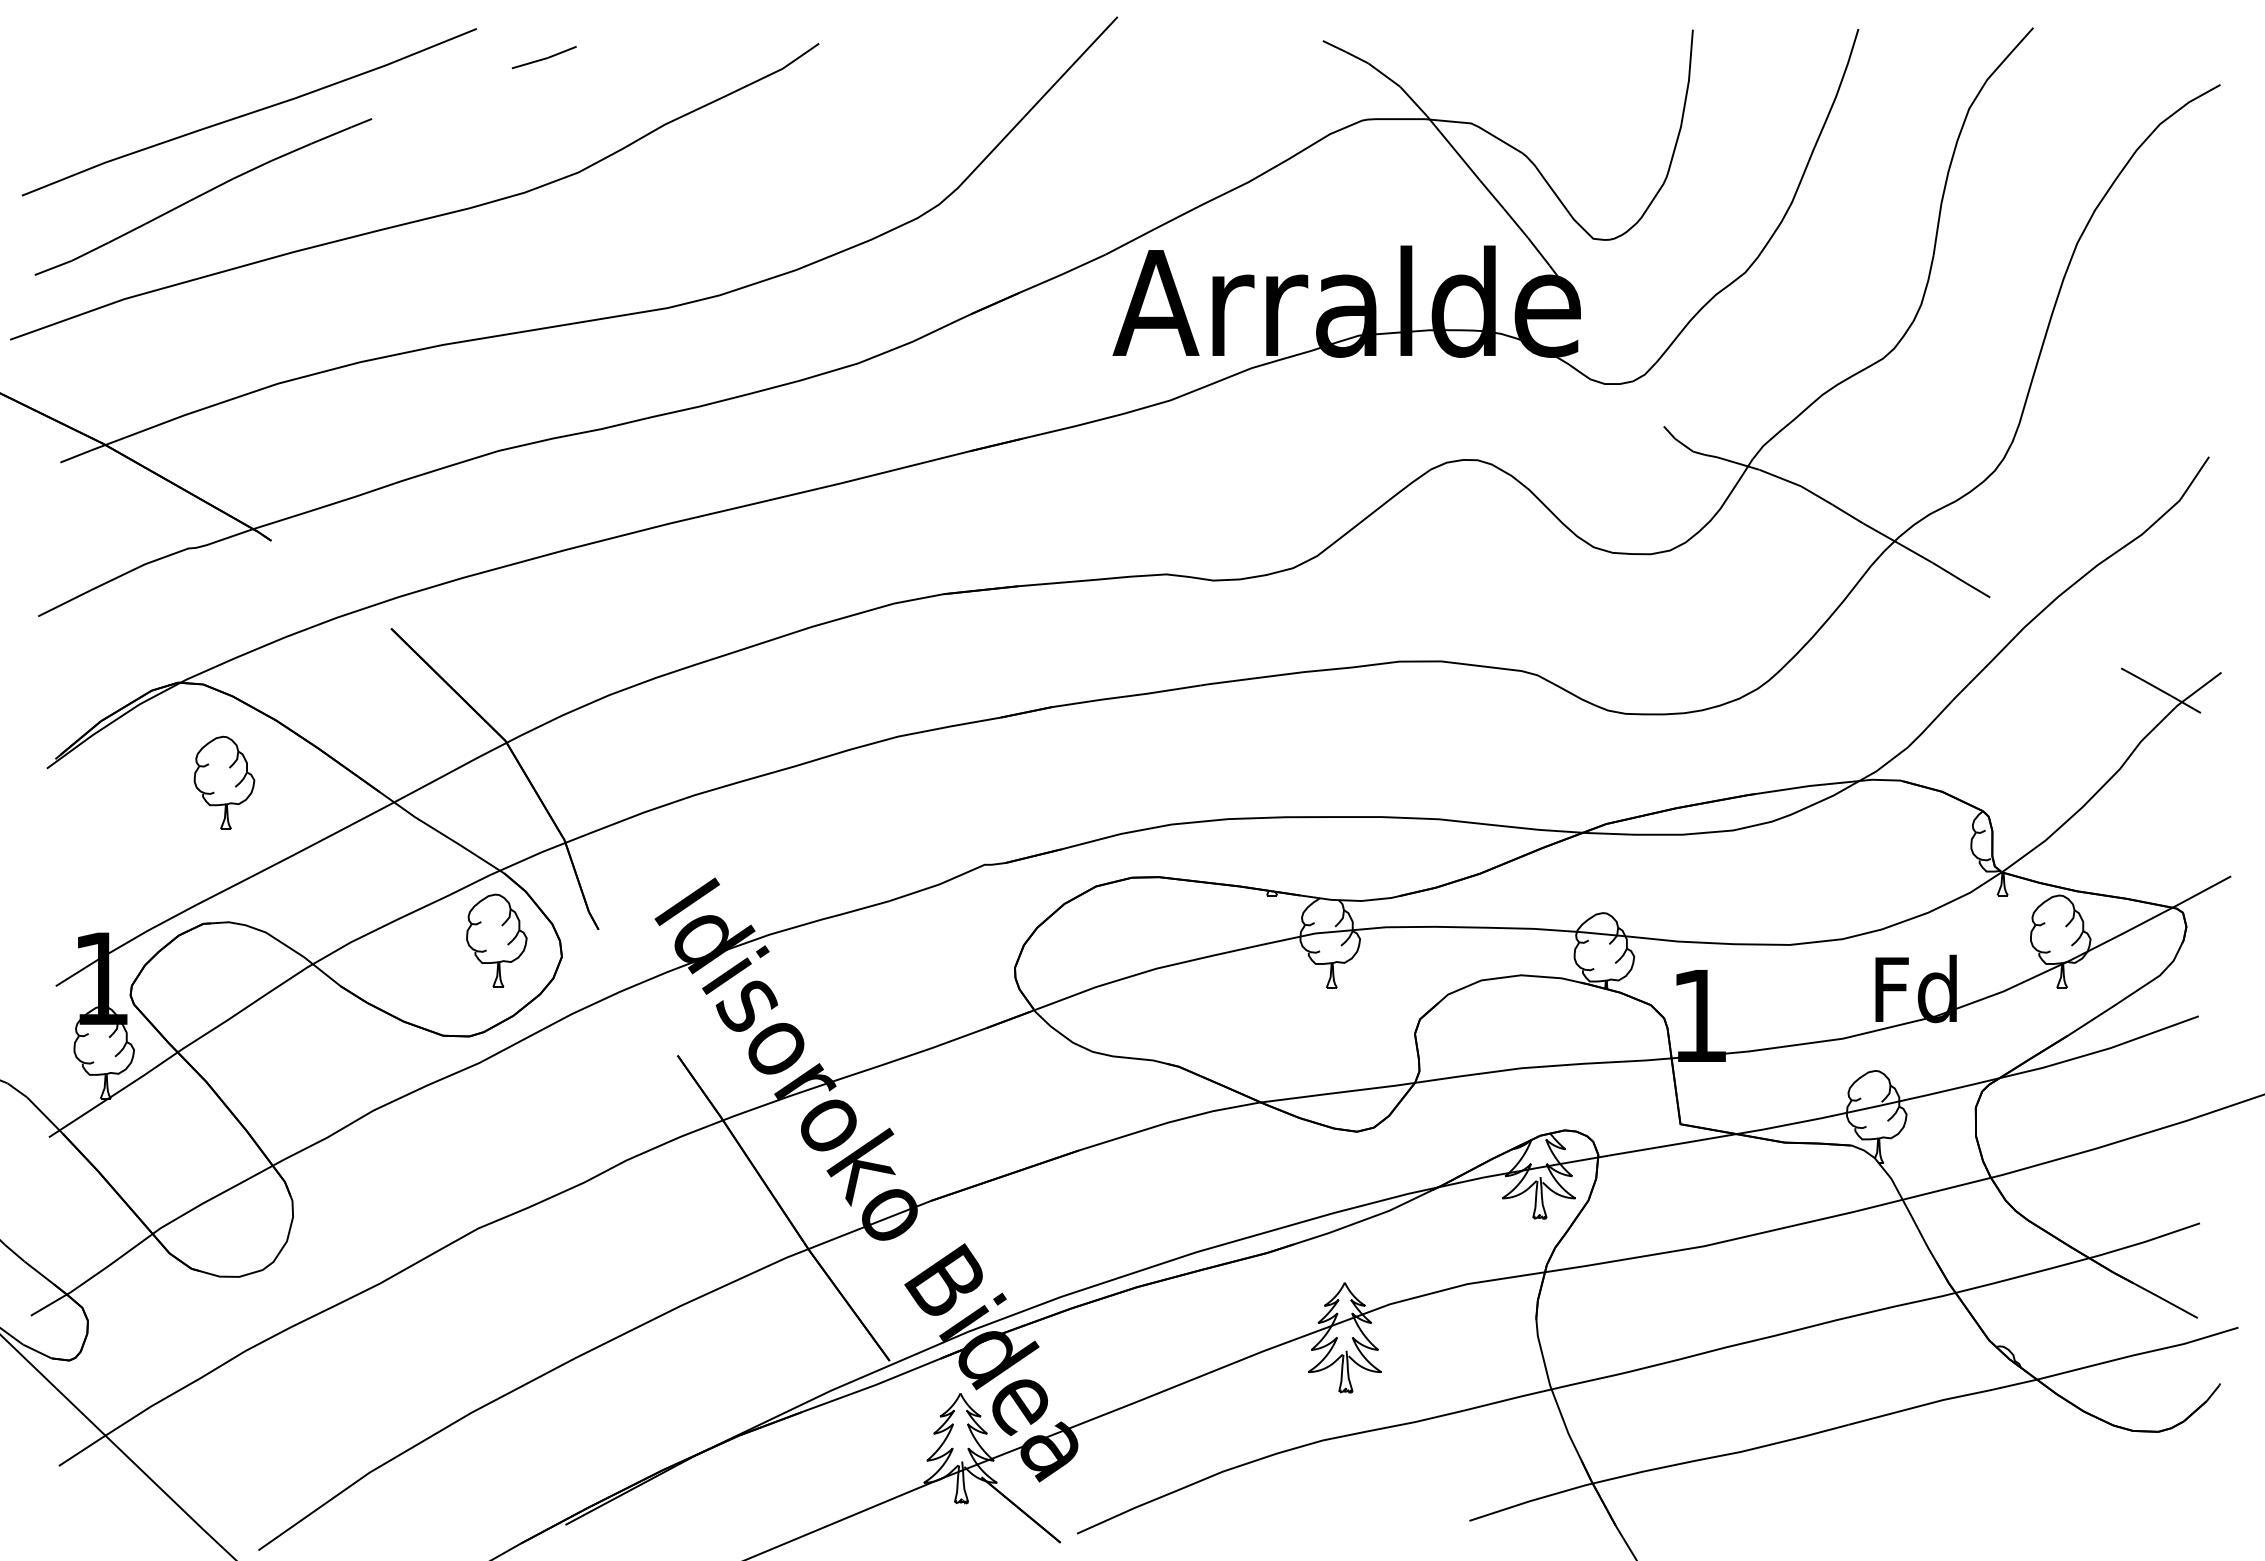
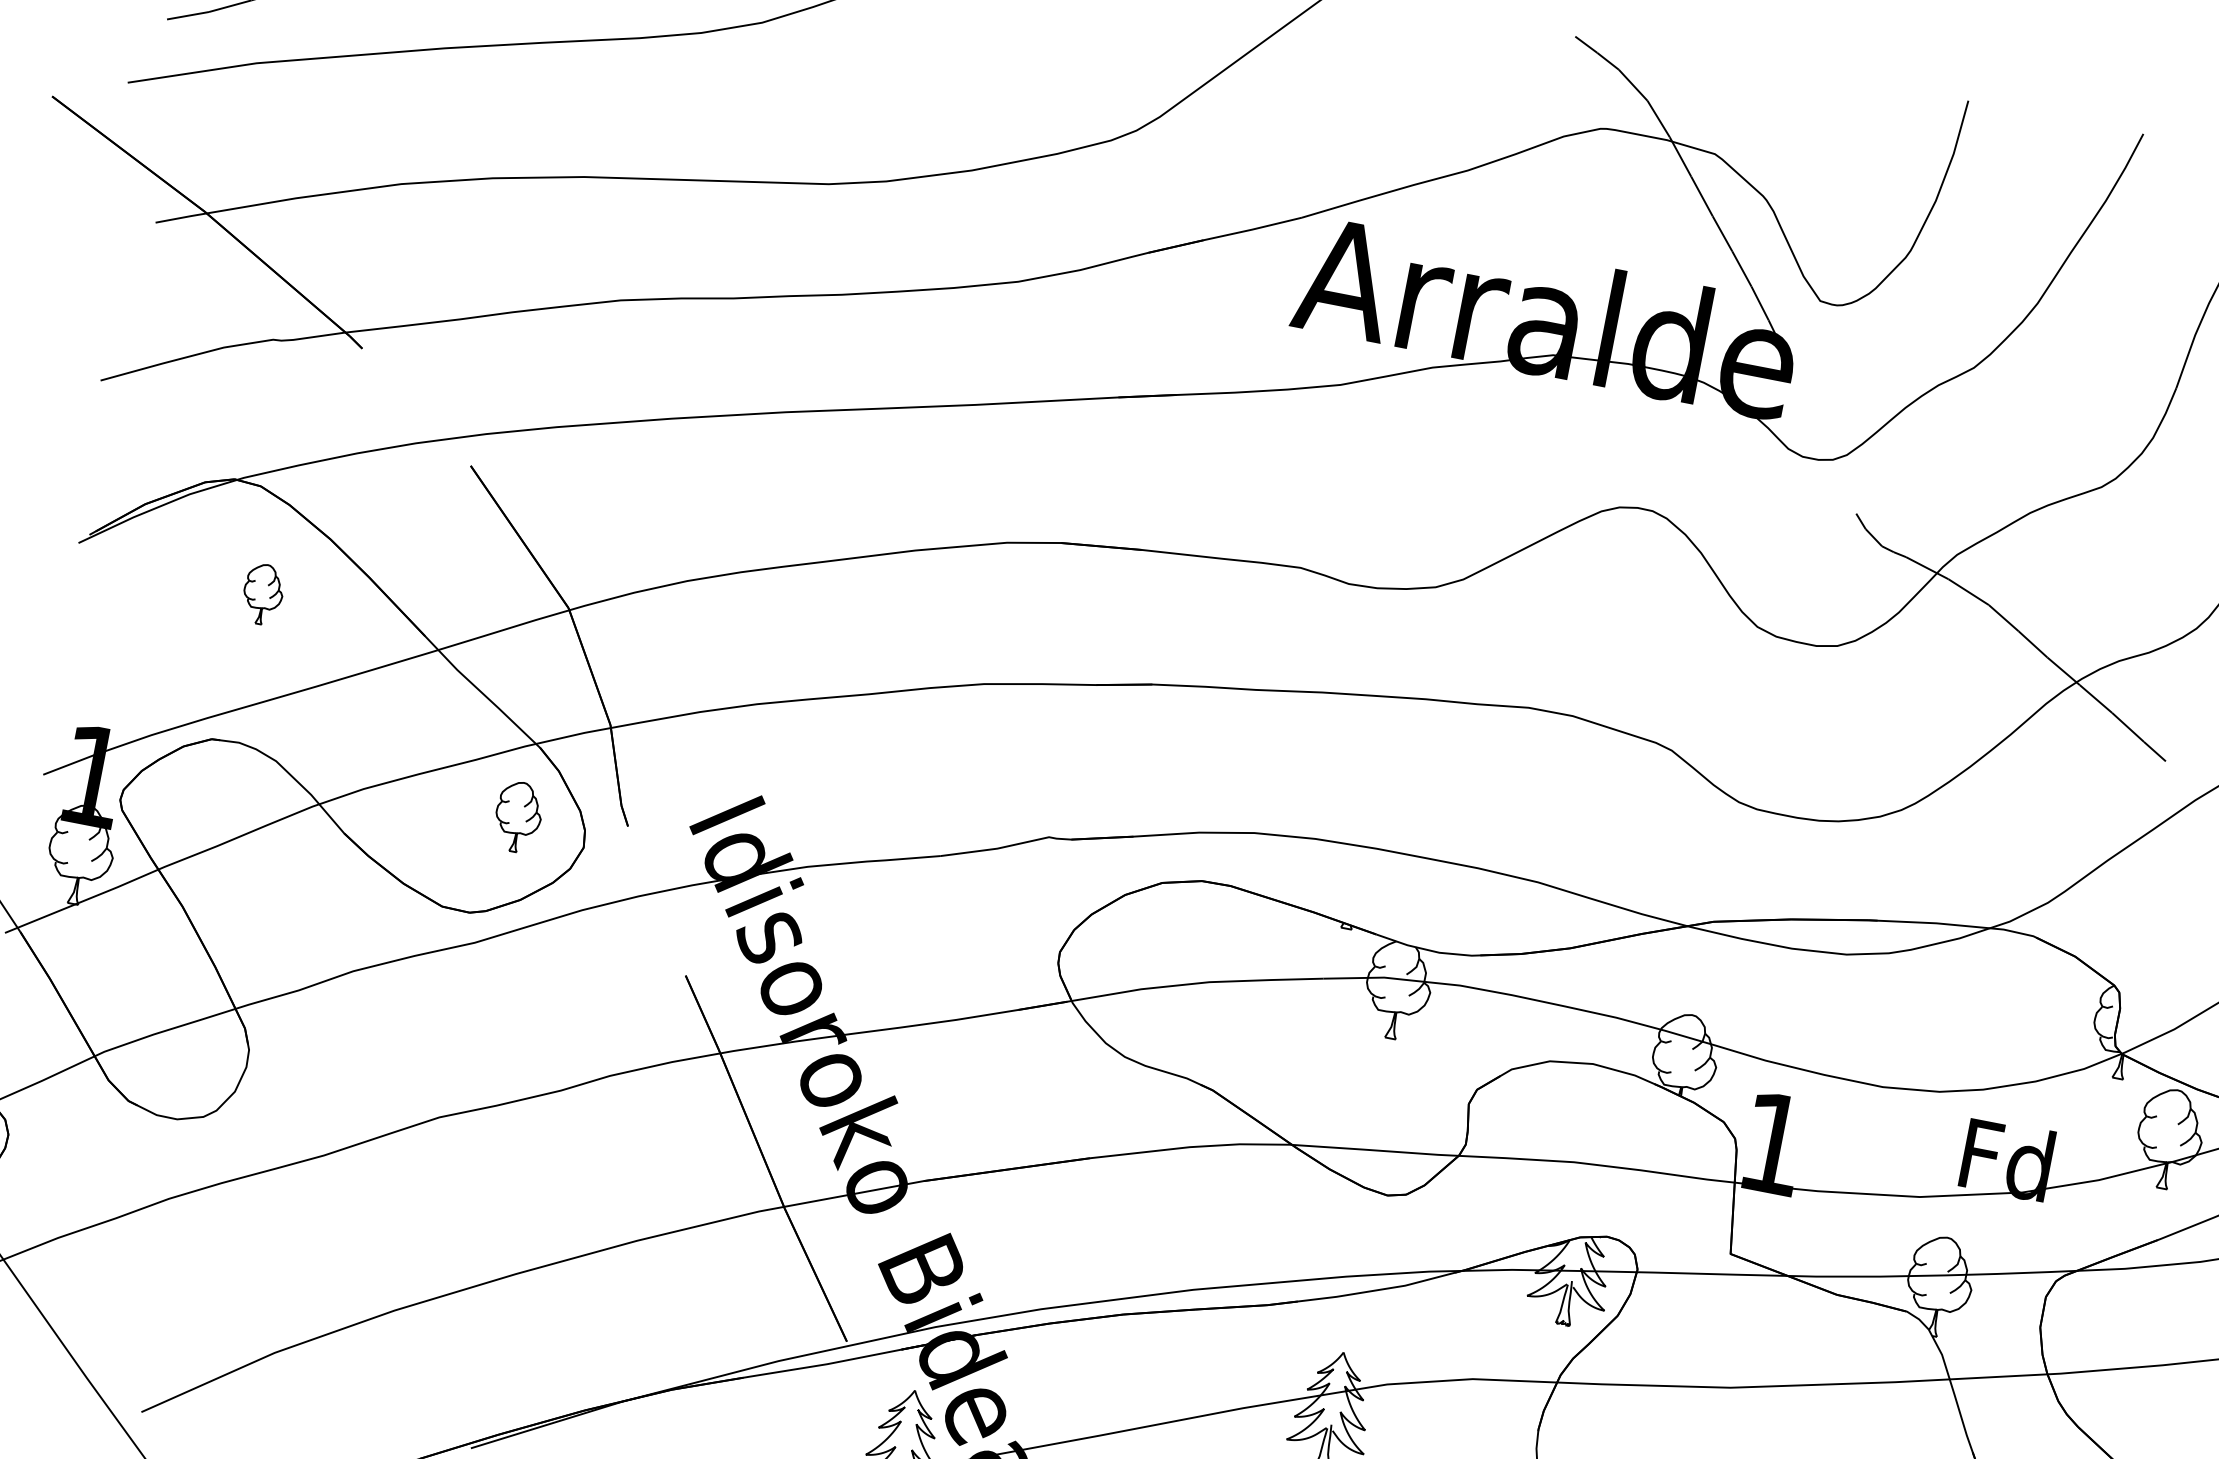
part: (224, 782) -> (263, 594), size x0.6
part: (496, 940) -> (518, 816), size x0.7

